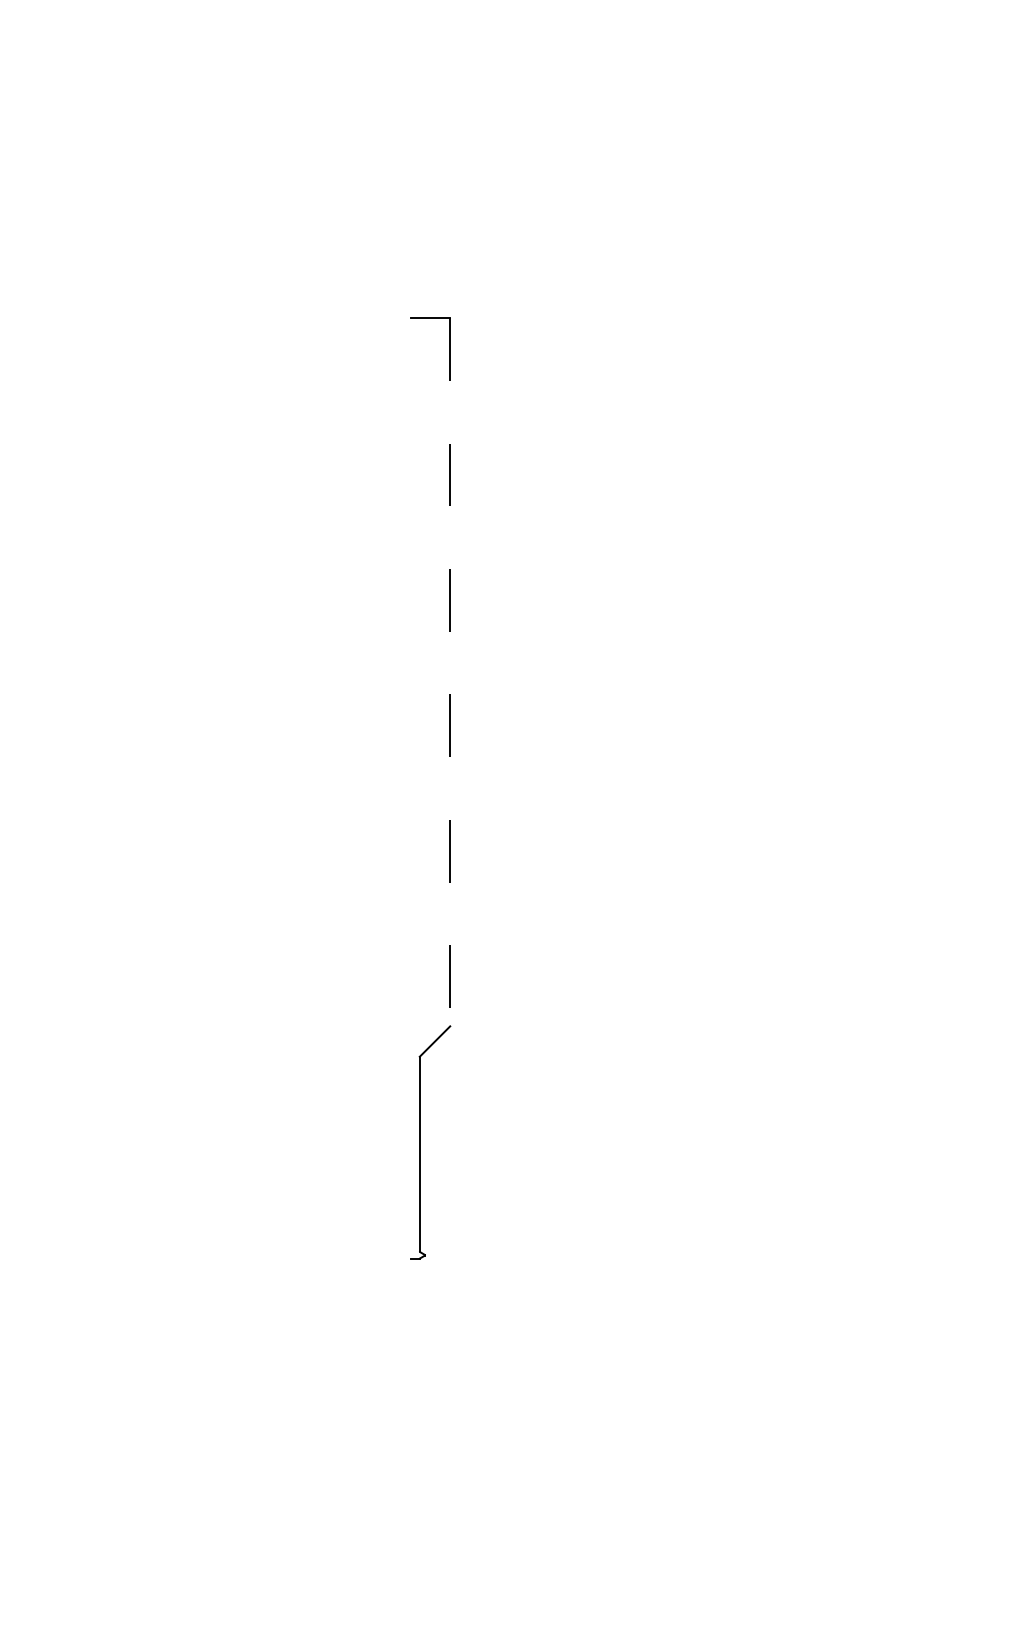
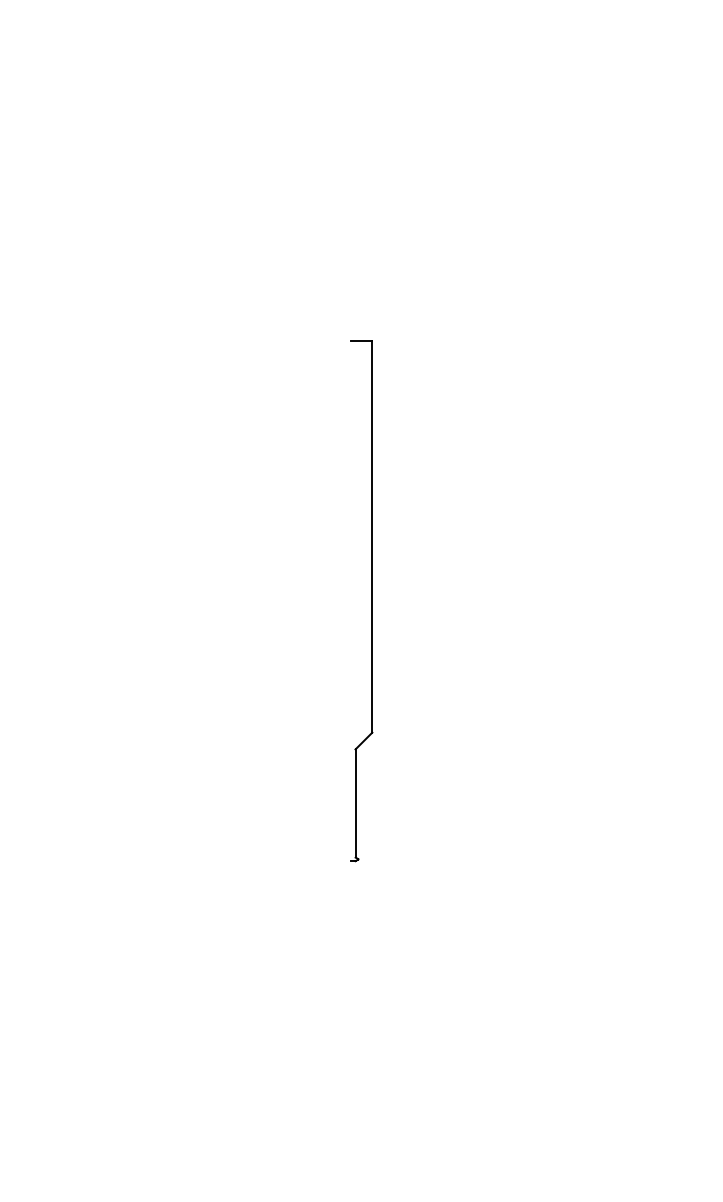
line: (450, 671) -> (372, 536), dashed -> solid

